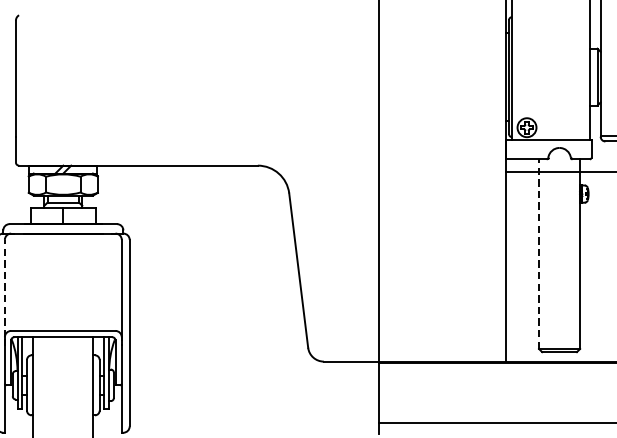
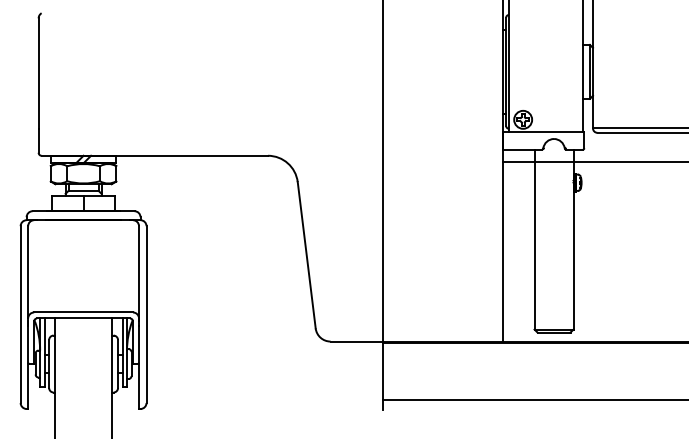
line: (538, 253) -> (534, 239), dashed -> solid
line: (5, 287) -> (28, 271), dashed -> solid

